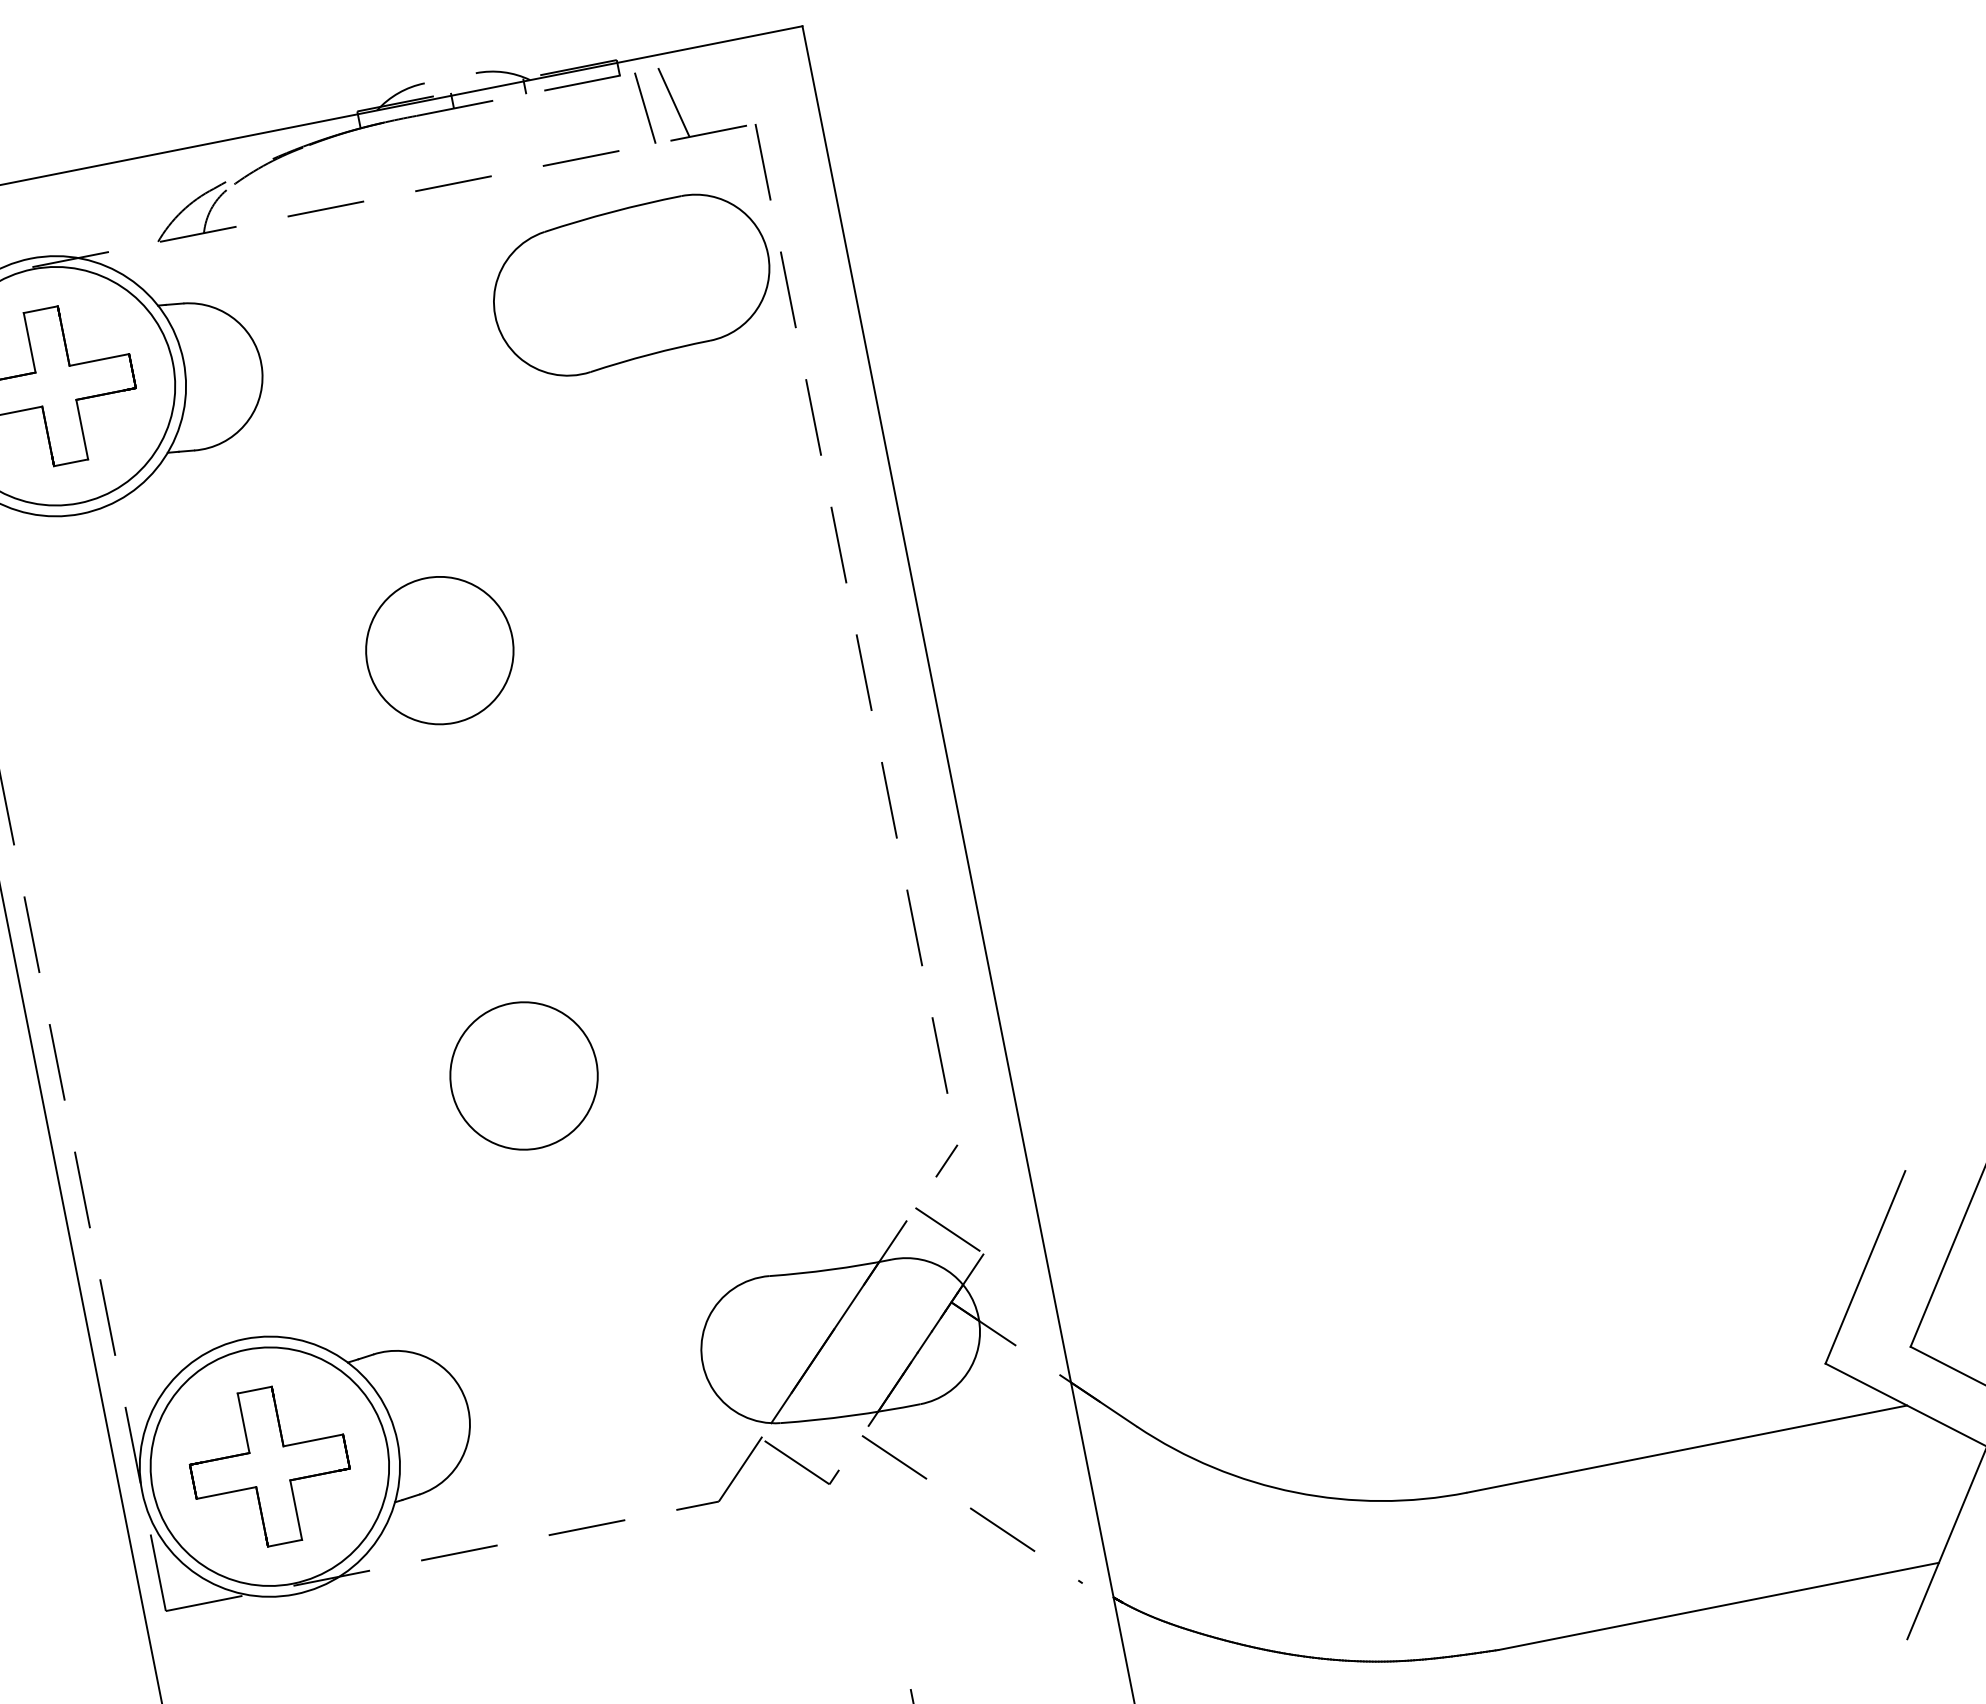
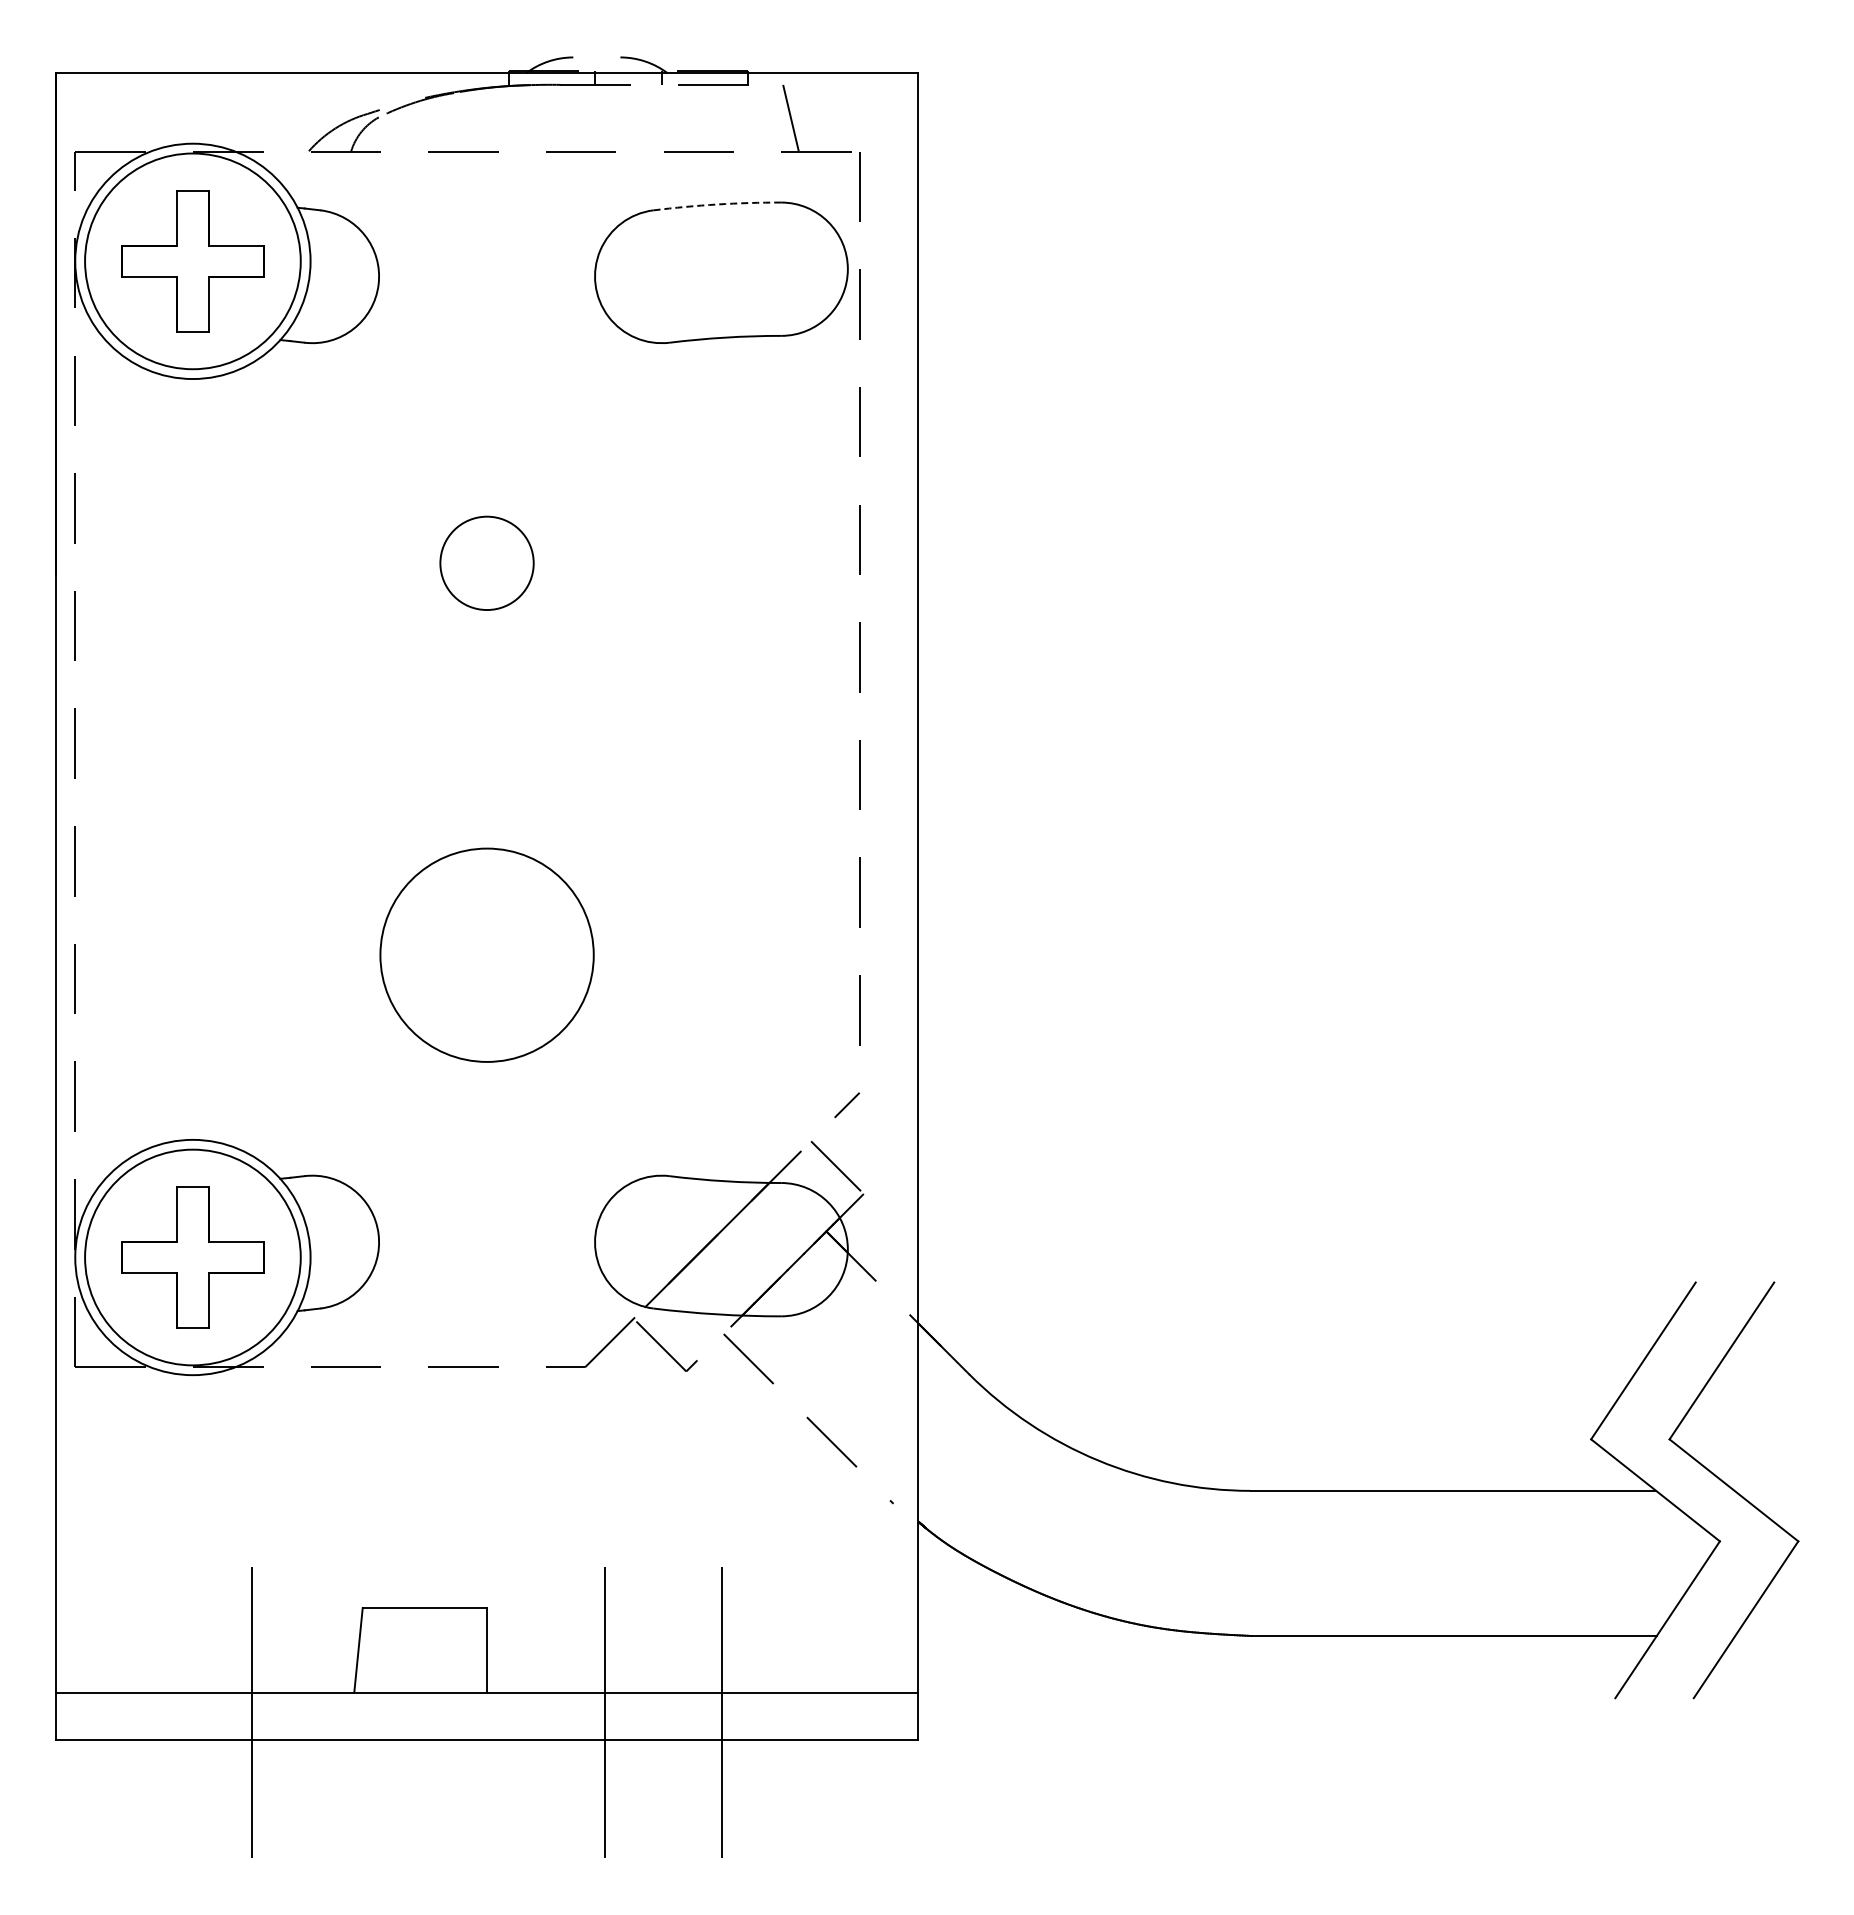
line: (645, 107) -> (764, 117), removed
arc: (612, 211) -> (717, 204), solid -> dashed
circle: (439, 650) -> (486, 563), size x0.7
circle: (523, 1076) -> (486, 955), size x1.6

